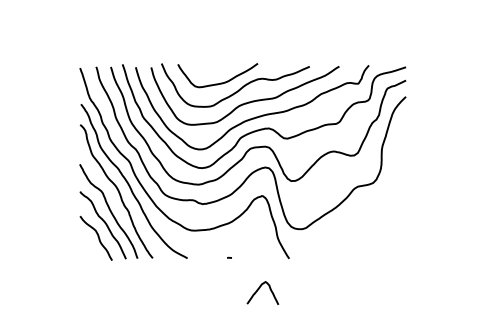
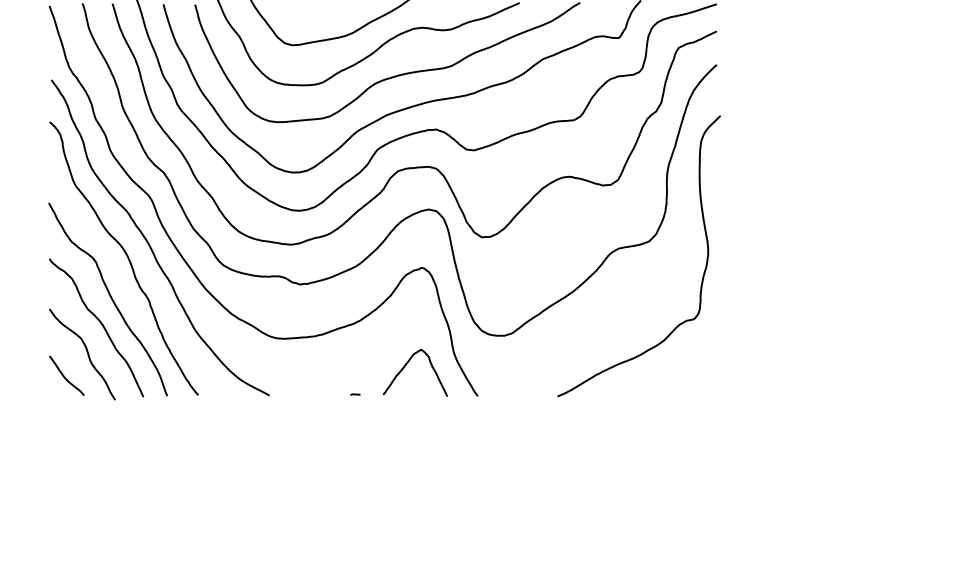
curve: (398, 199) -> (701, 274), added
curve: (87, 248) -> (64, 375), added
curve: (259, 289) -> (408, 365), moved

